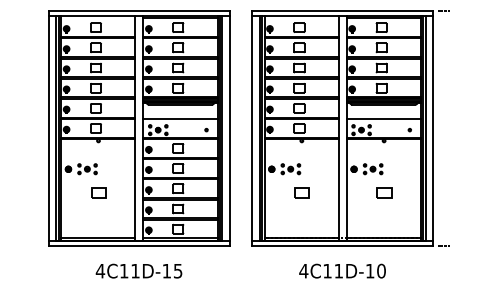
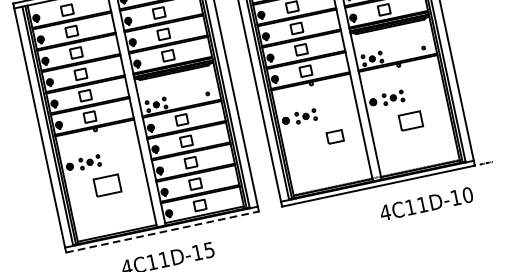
line: (180, 119) -> (177, 88), removed
line: (383, 119) -> (393, 42), removed
part: (98, 192) -> (107, 184), size x1.6
part: (301, 192) -> (334, 136), moved
part: (384, 192) -> (410, 120), size x1.4
line: (139, 245) -> (162, 231), solid -> dashed
text: (342, 270) -> (426, 203), moved

